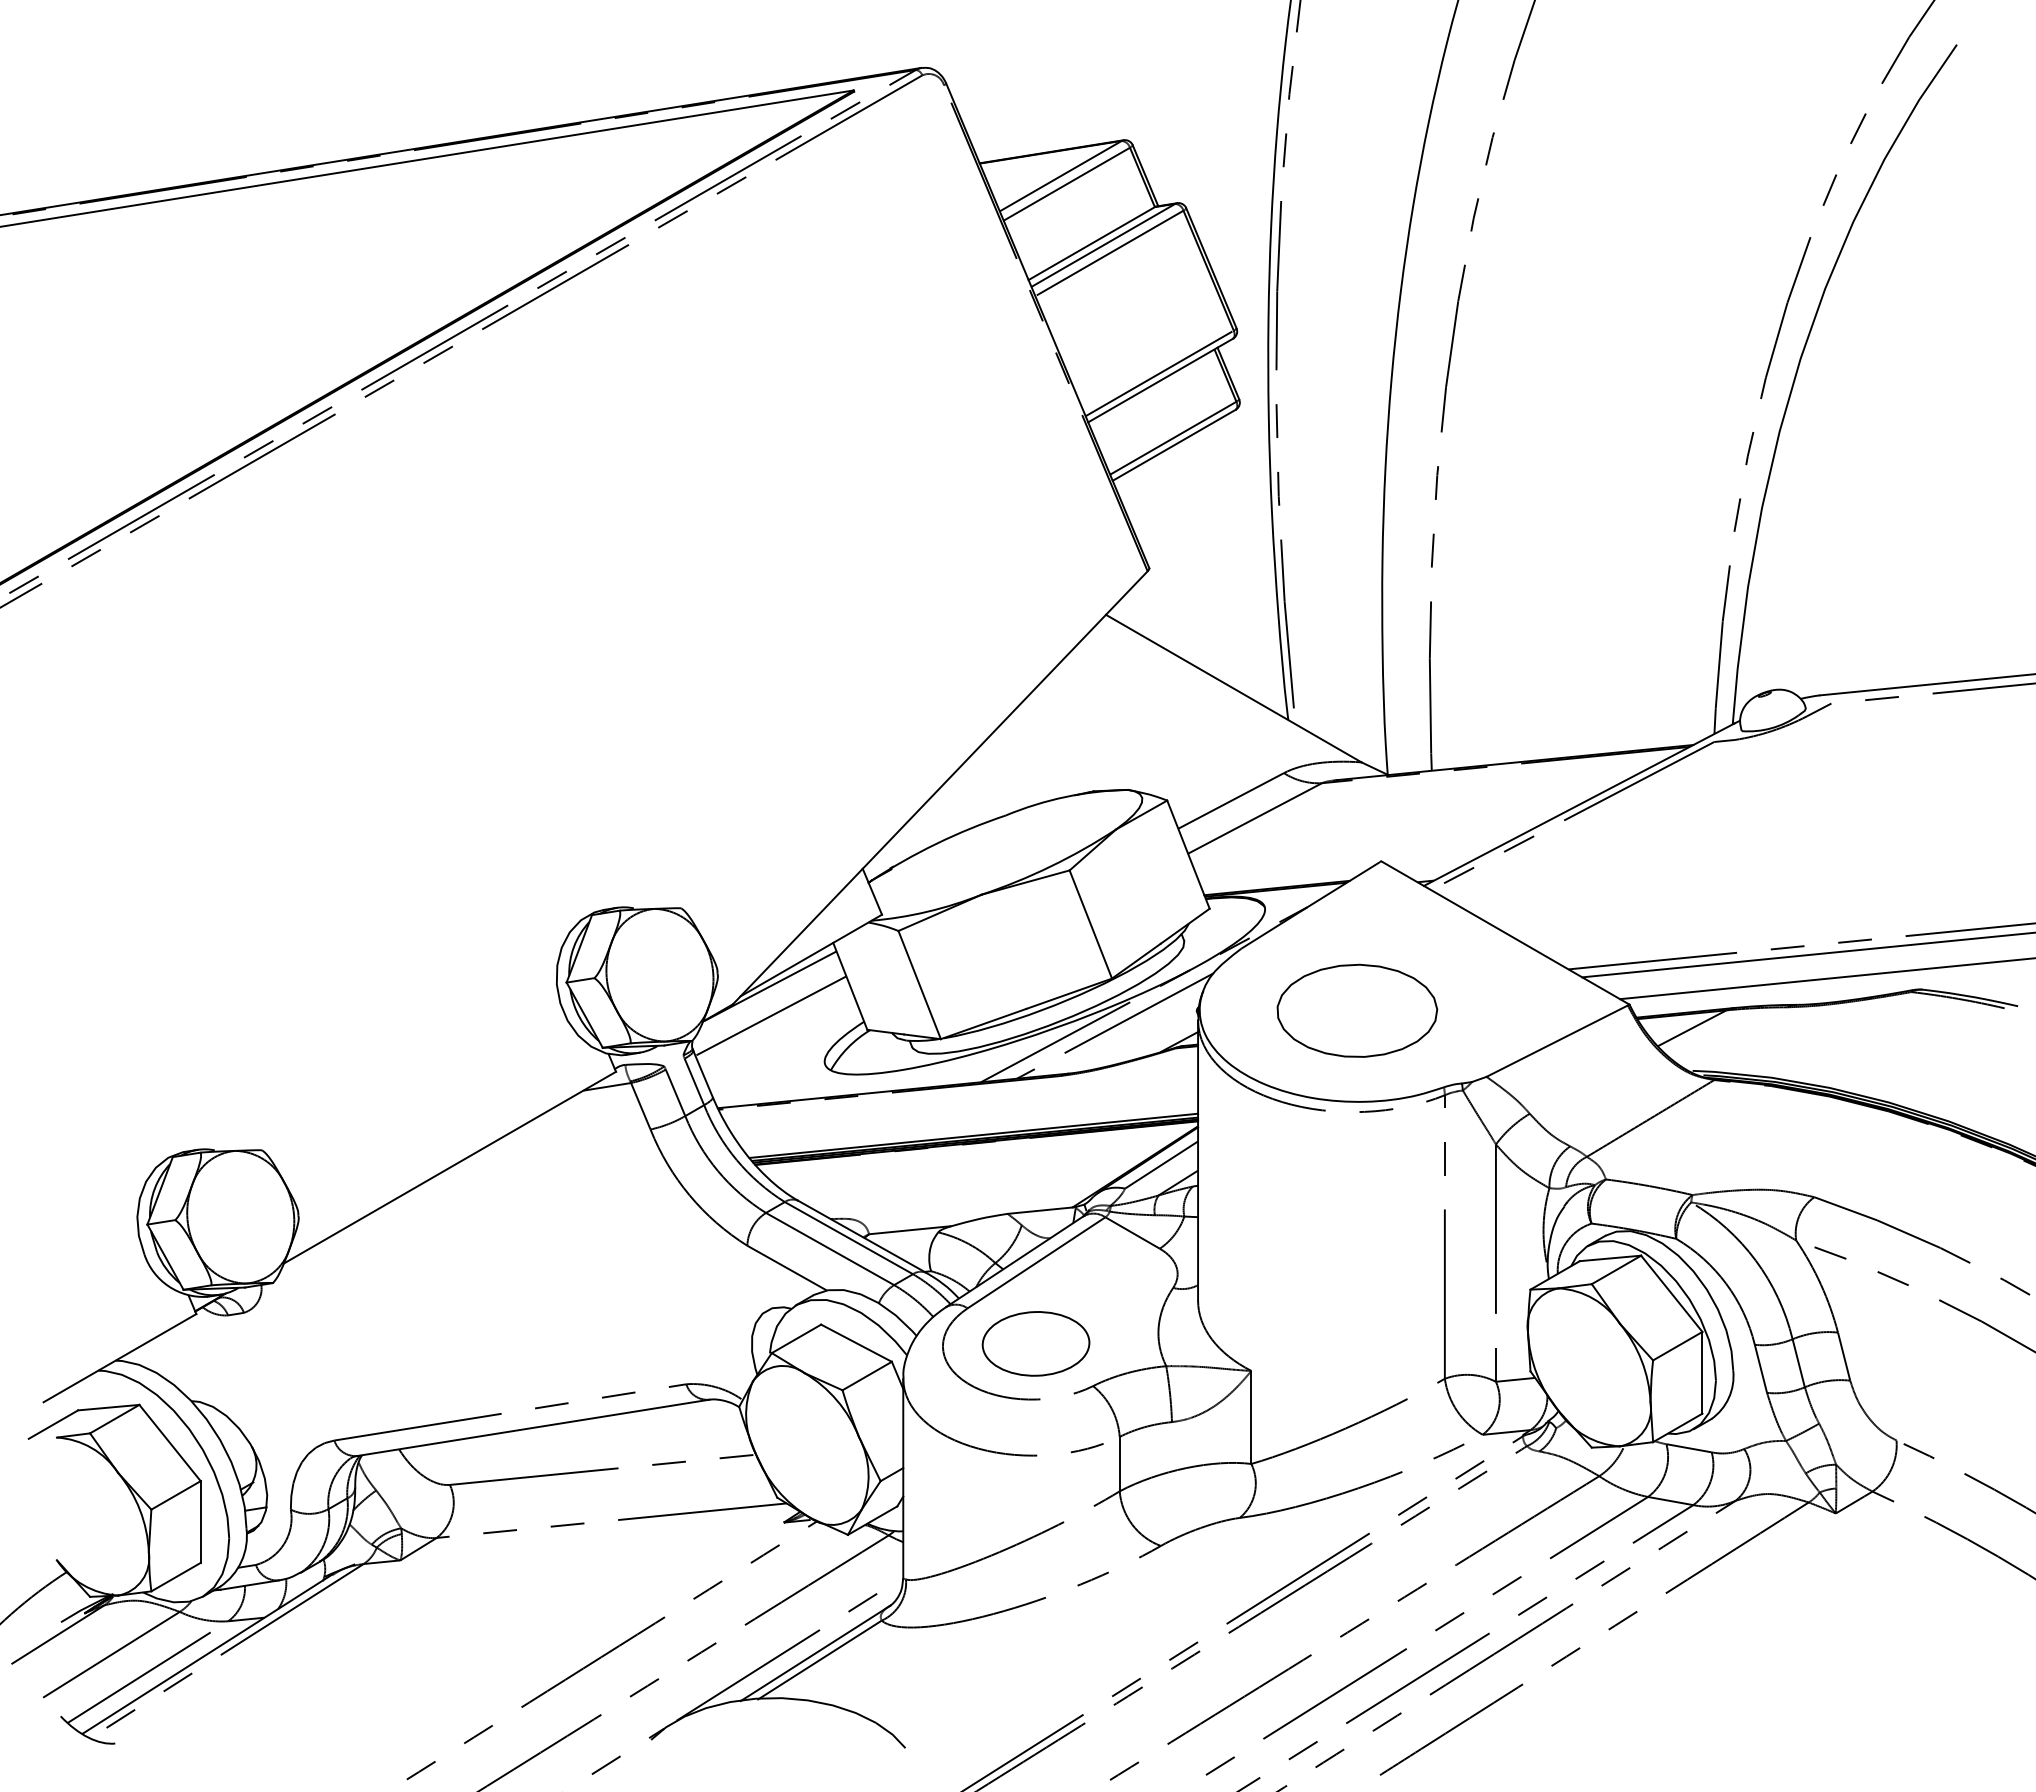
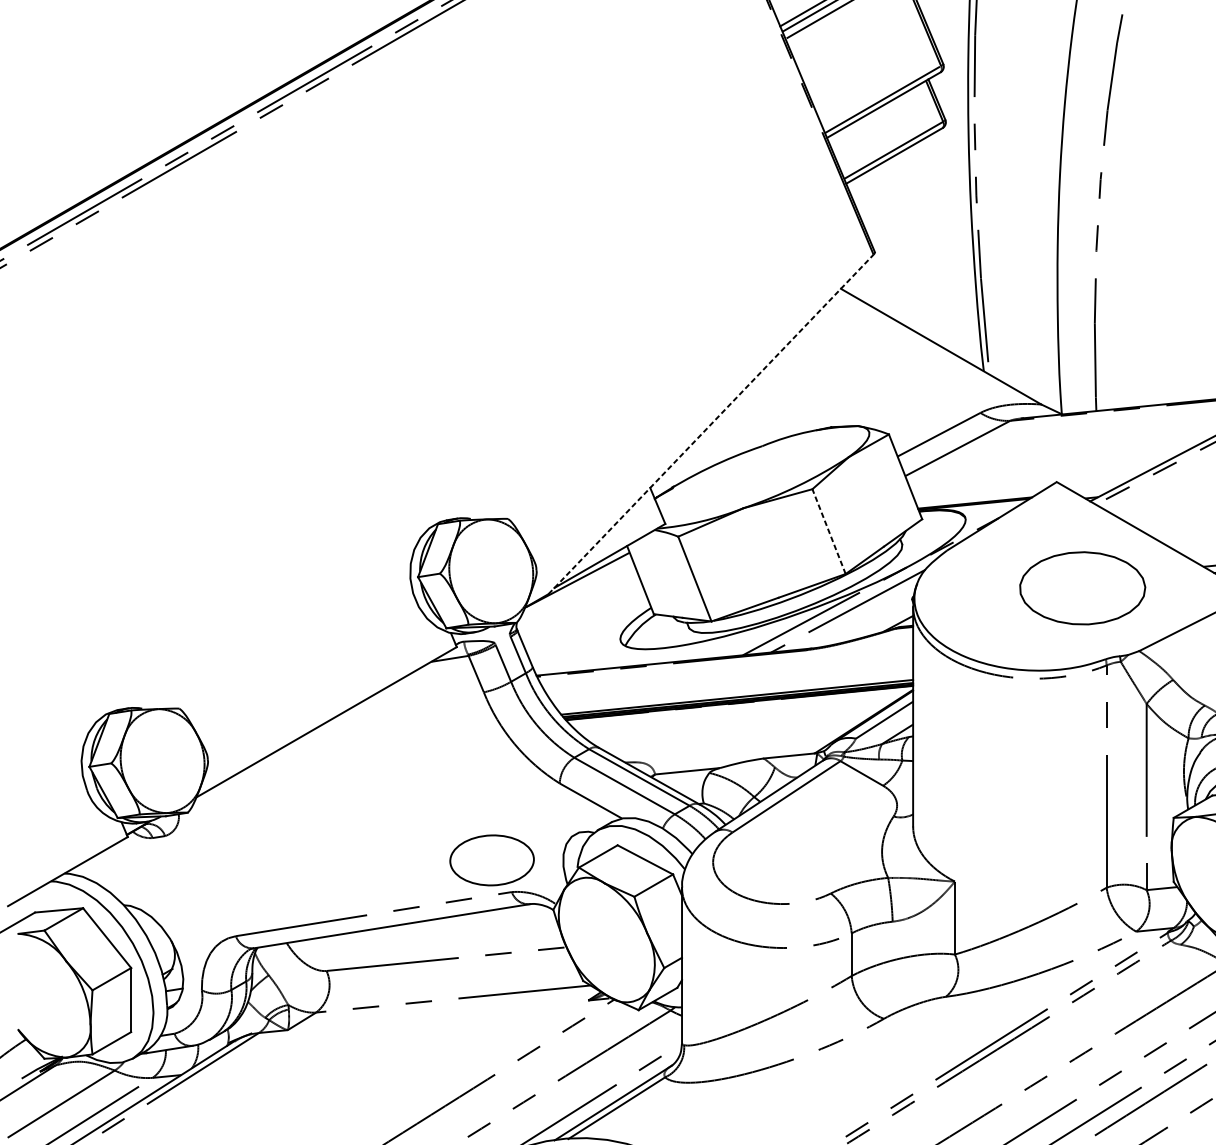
line: (940, 787) -> (711, 424), solid -> dashed
line: (1090, 924) -> (828, 531), solid -> dashed
part: (1357, 1010) -> (1082, 588), moved
line: (770, 1015) -> (577, 602), removed
part: (1035, 1343) -> (491, 860), moved

